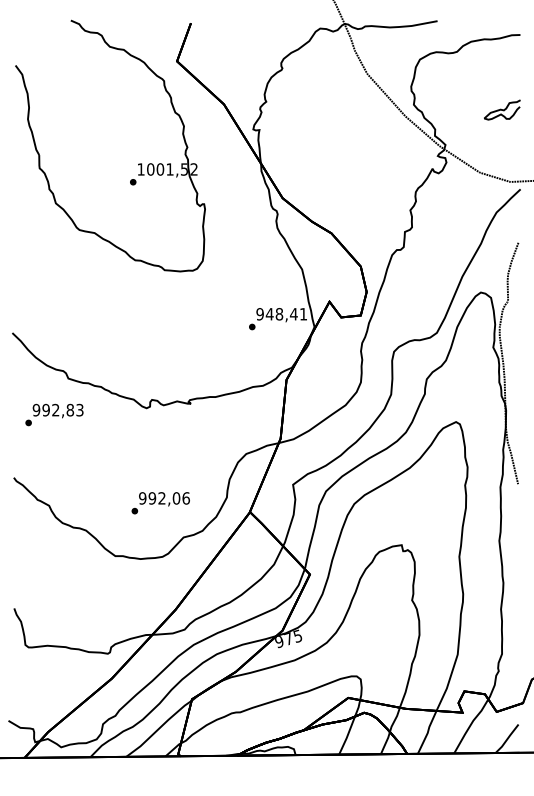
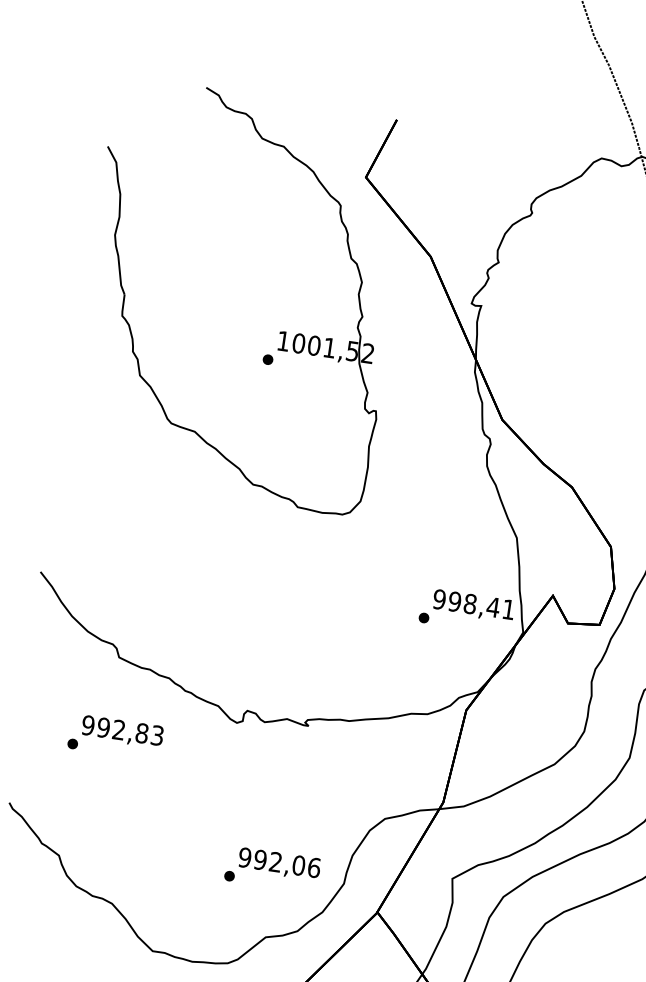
text: (269, 314) -> (454, 602), 948,41 -> 998,41
text: (54, 414) -> (115, 736), moved
text: (160, 503) -> (272, 869), moved

